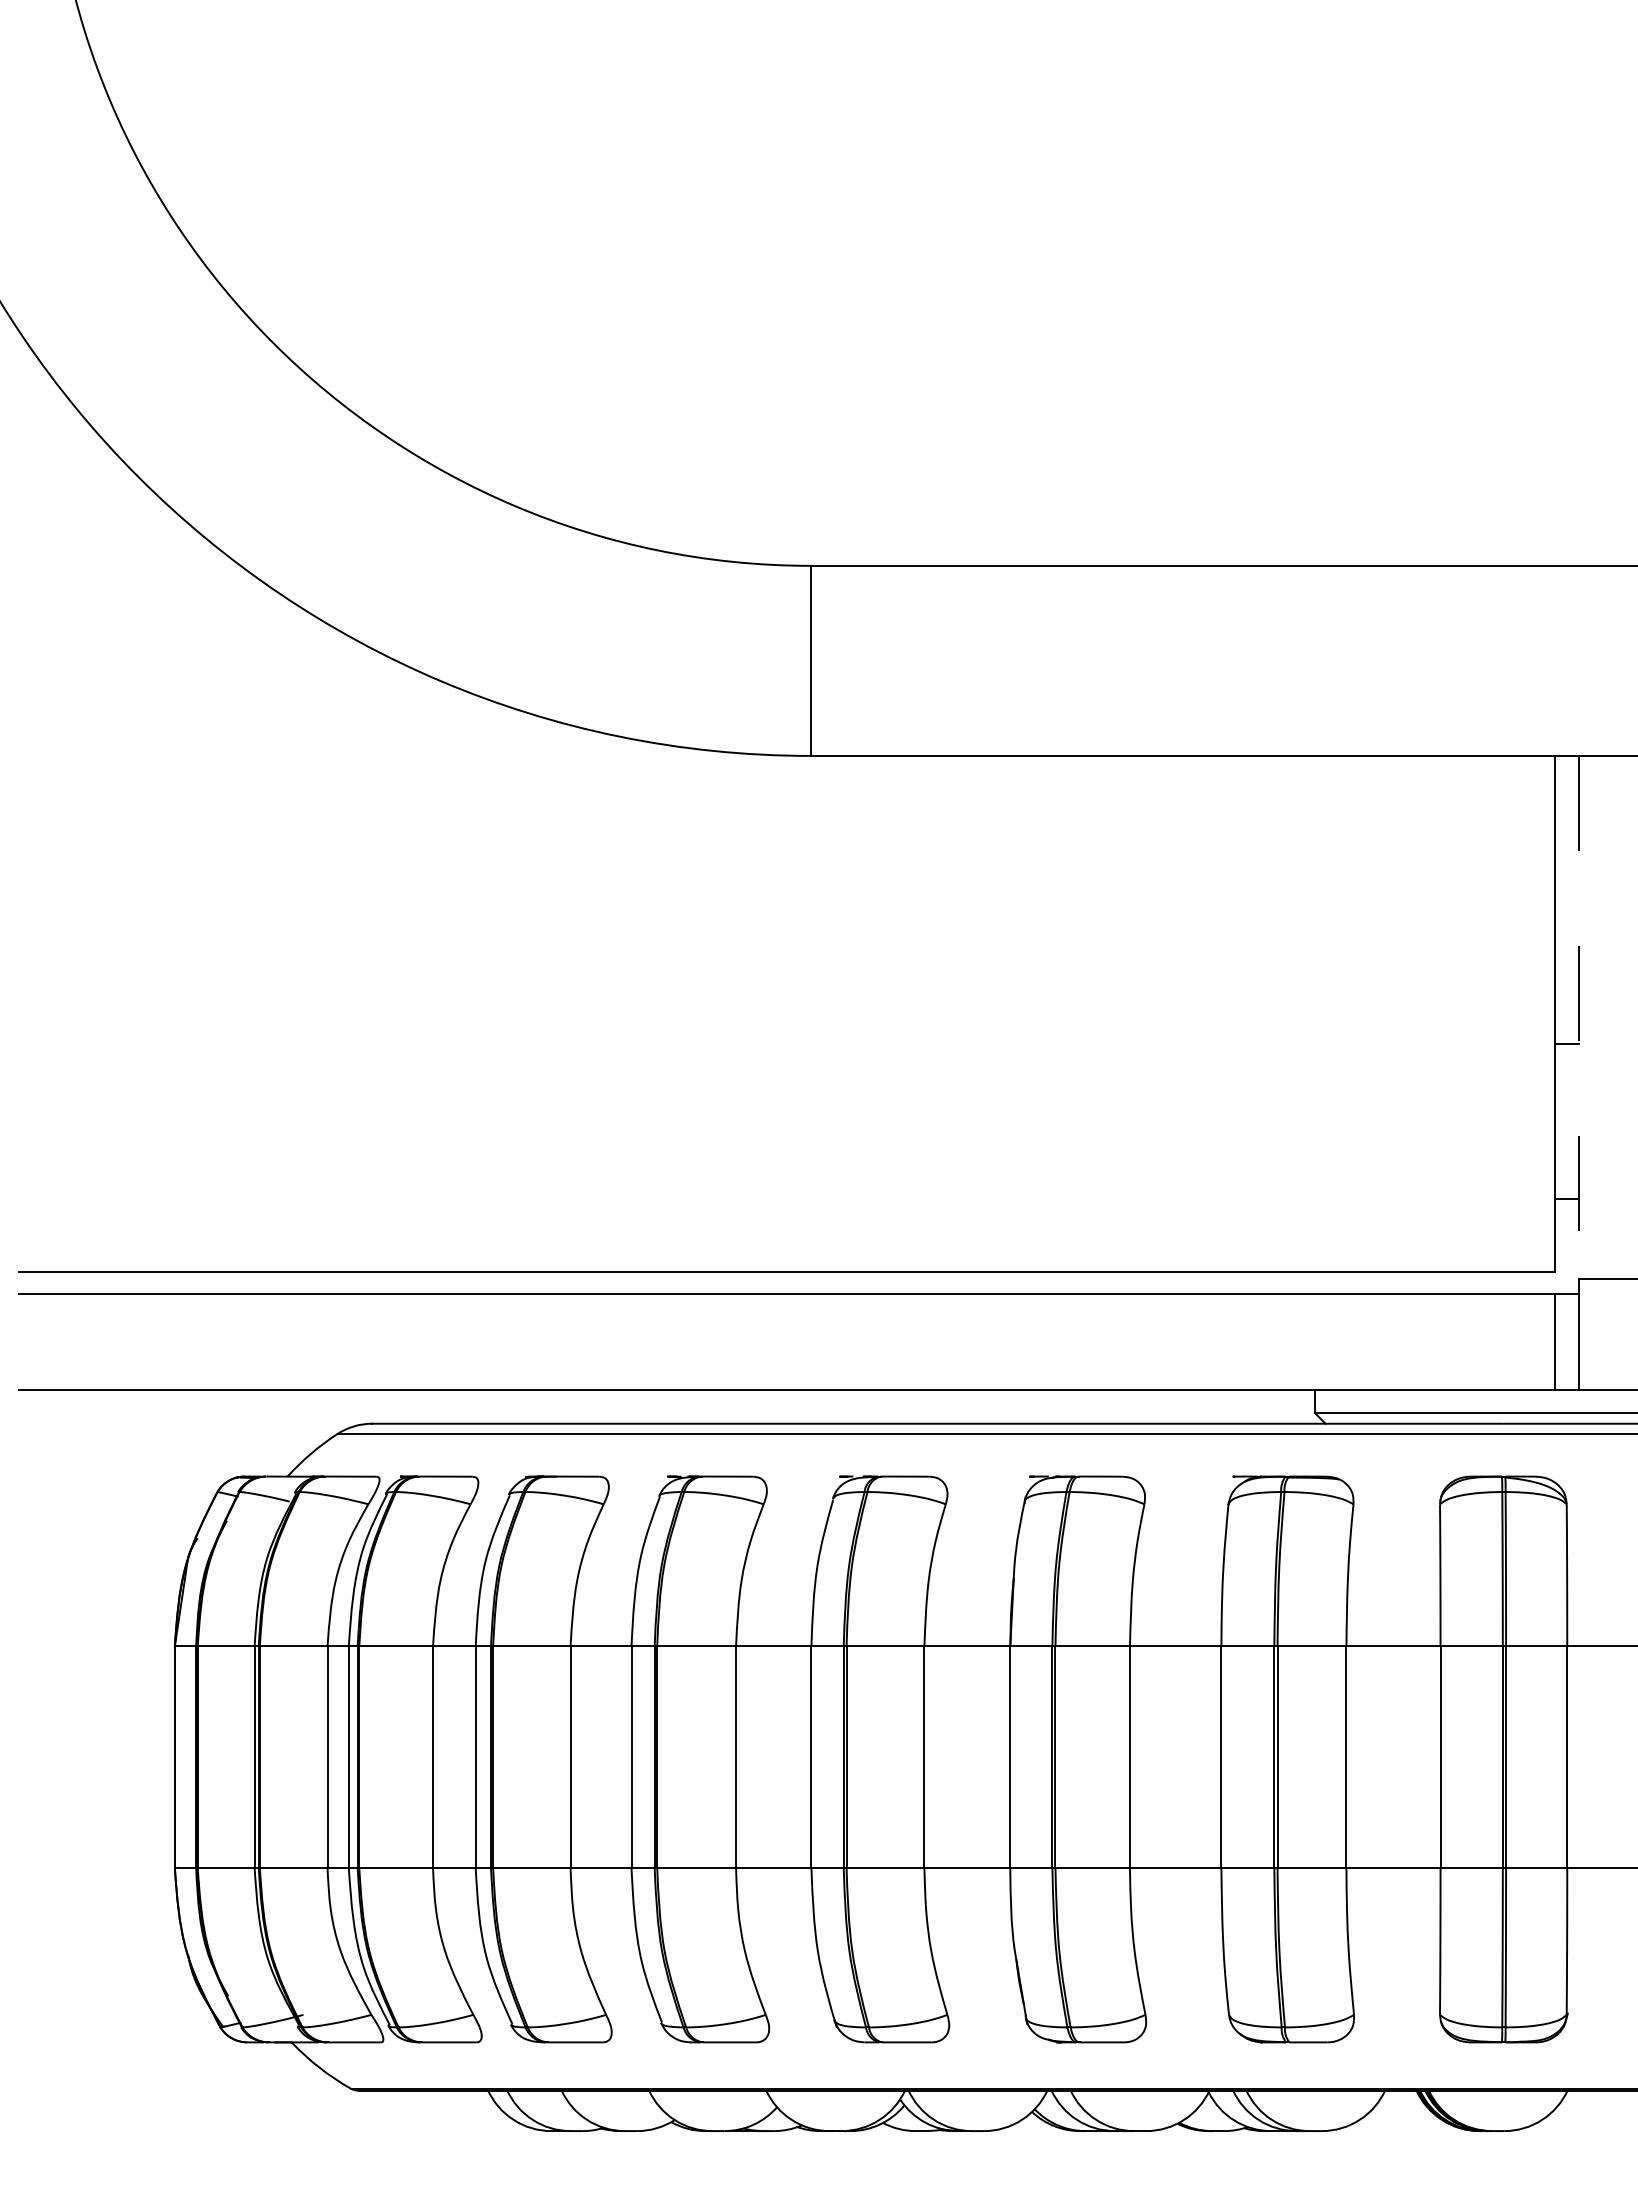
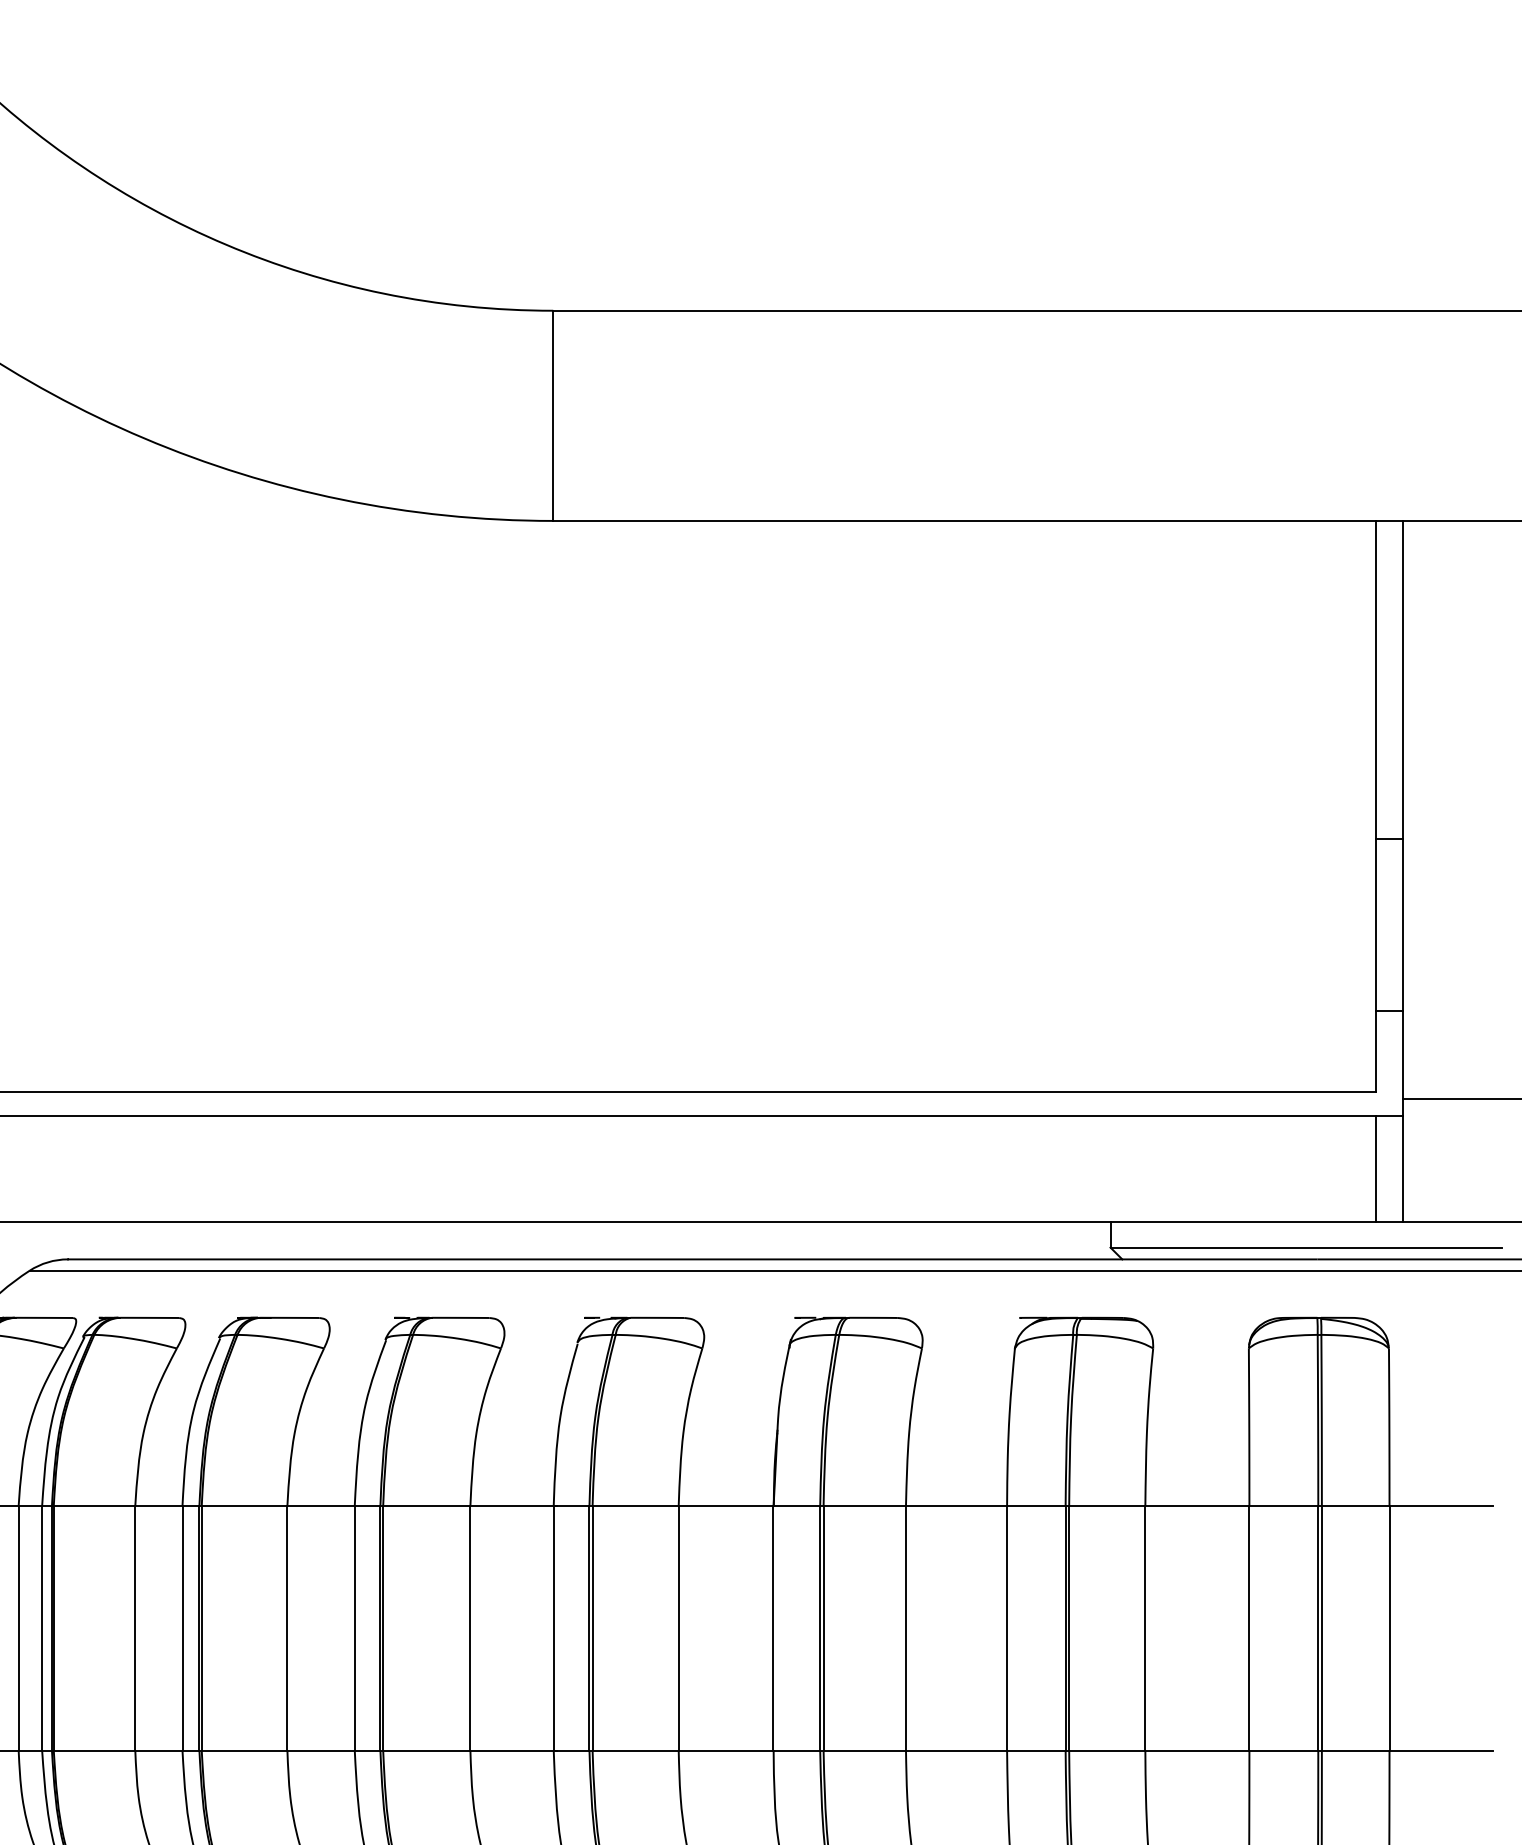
line: (1579, 1017) -> (1403, 810), dashed -> solid

